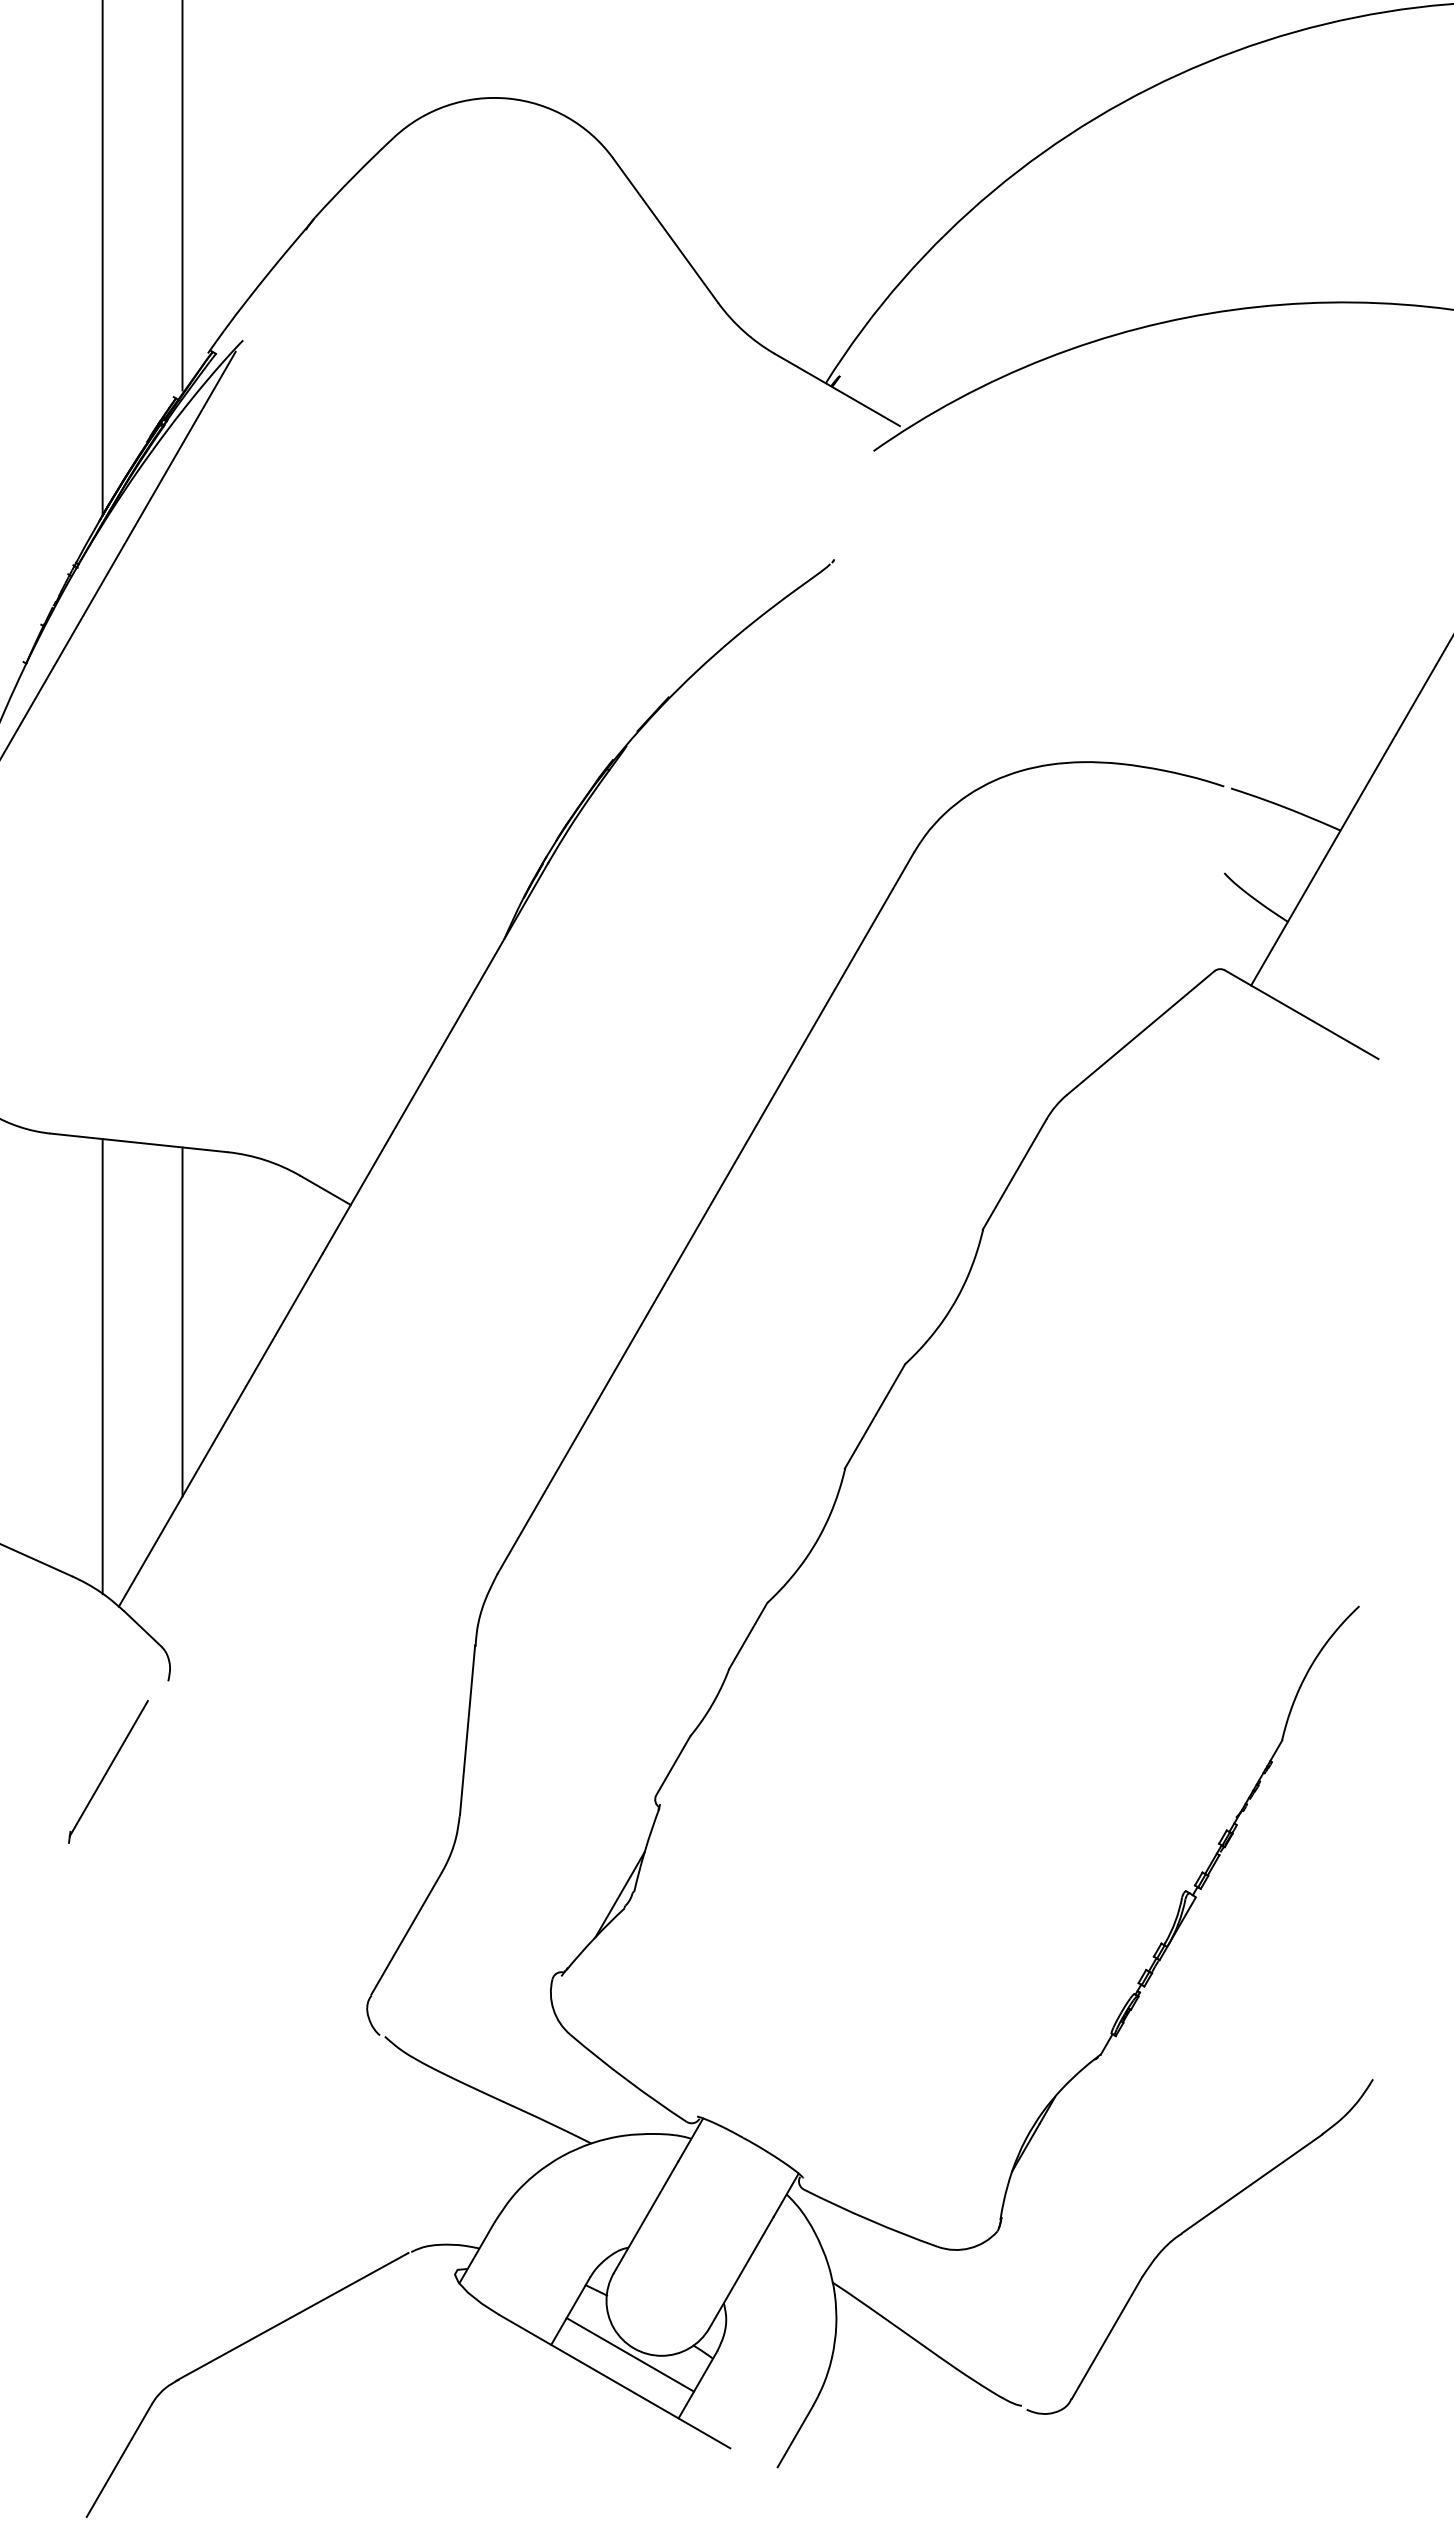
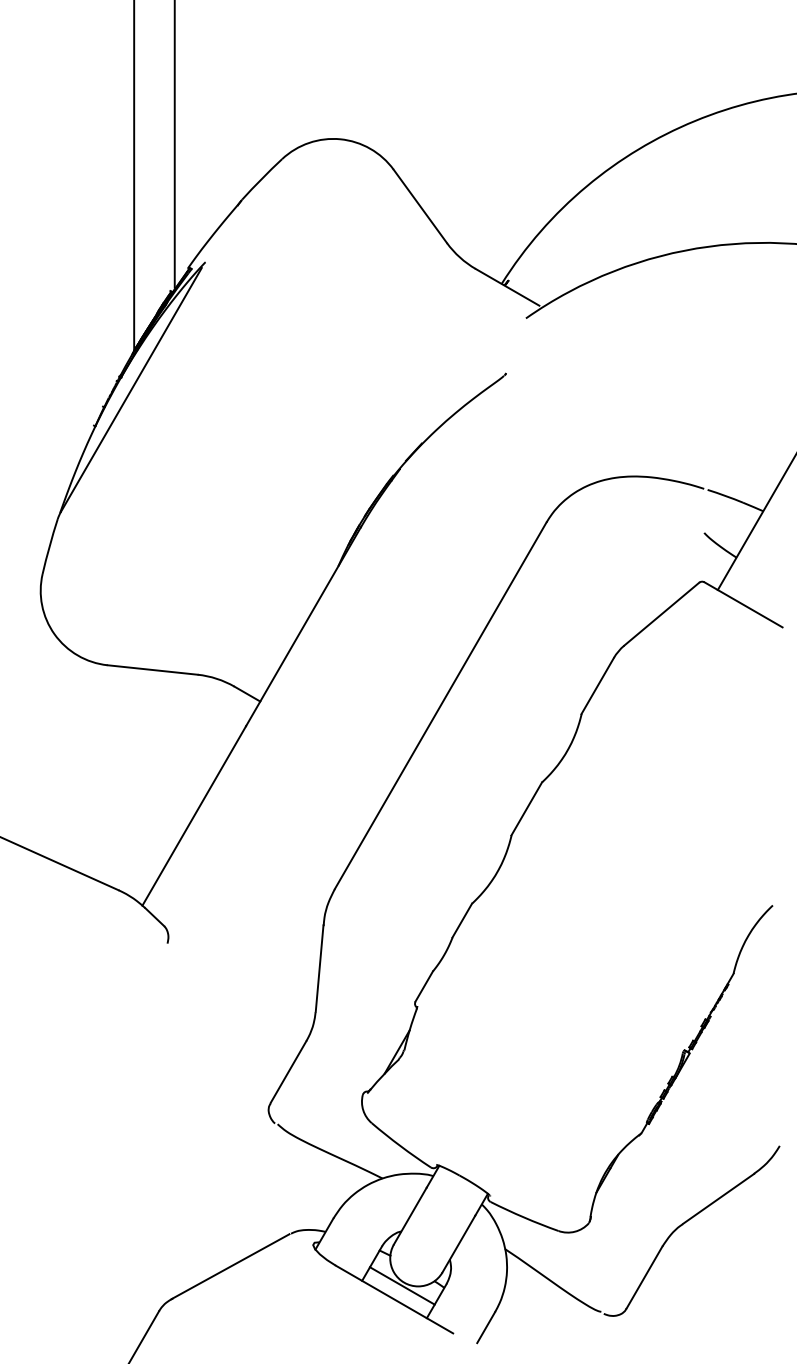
line: (181, 1320) -> (174, 760), removed
line: (103, 1366) -> (134, 783), removed
part: (109, 1771) -> (137, 989), removed

